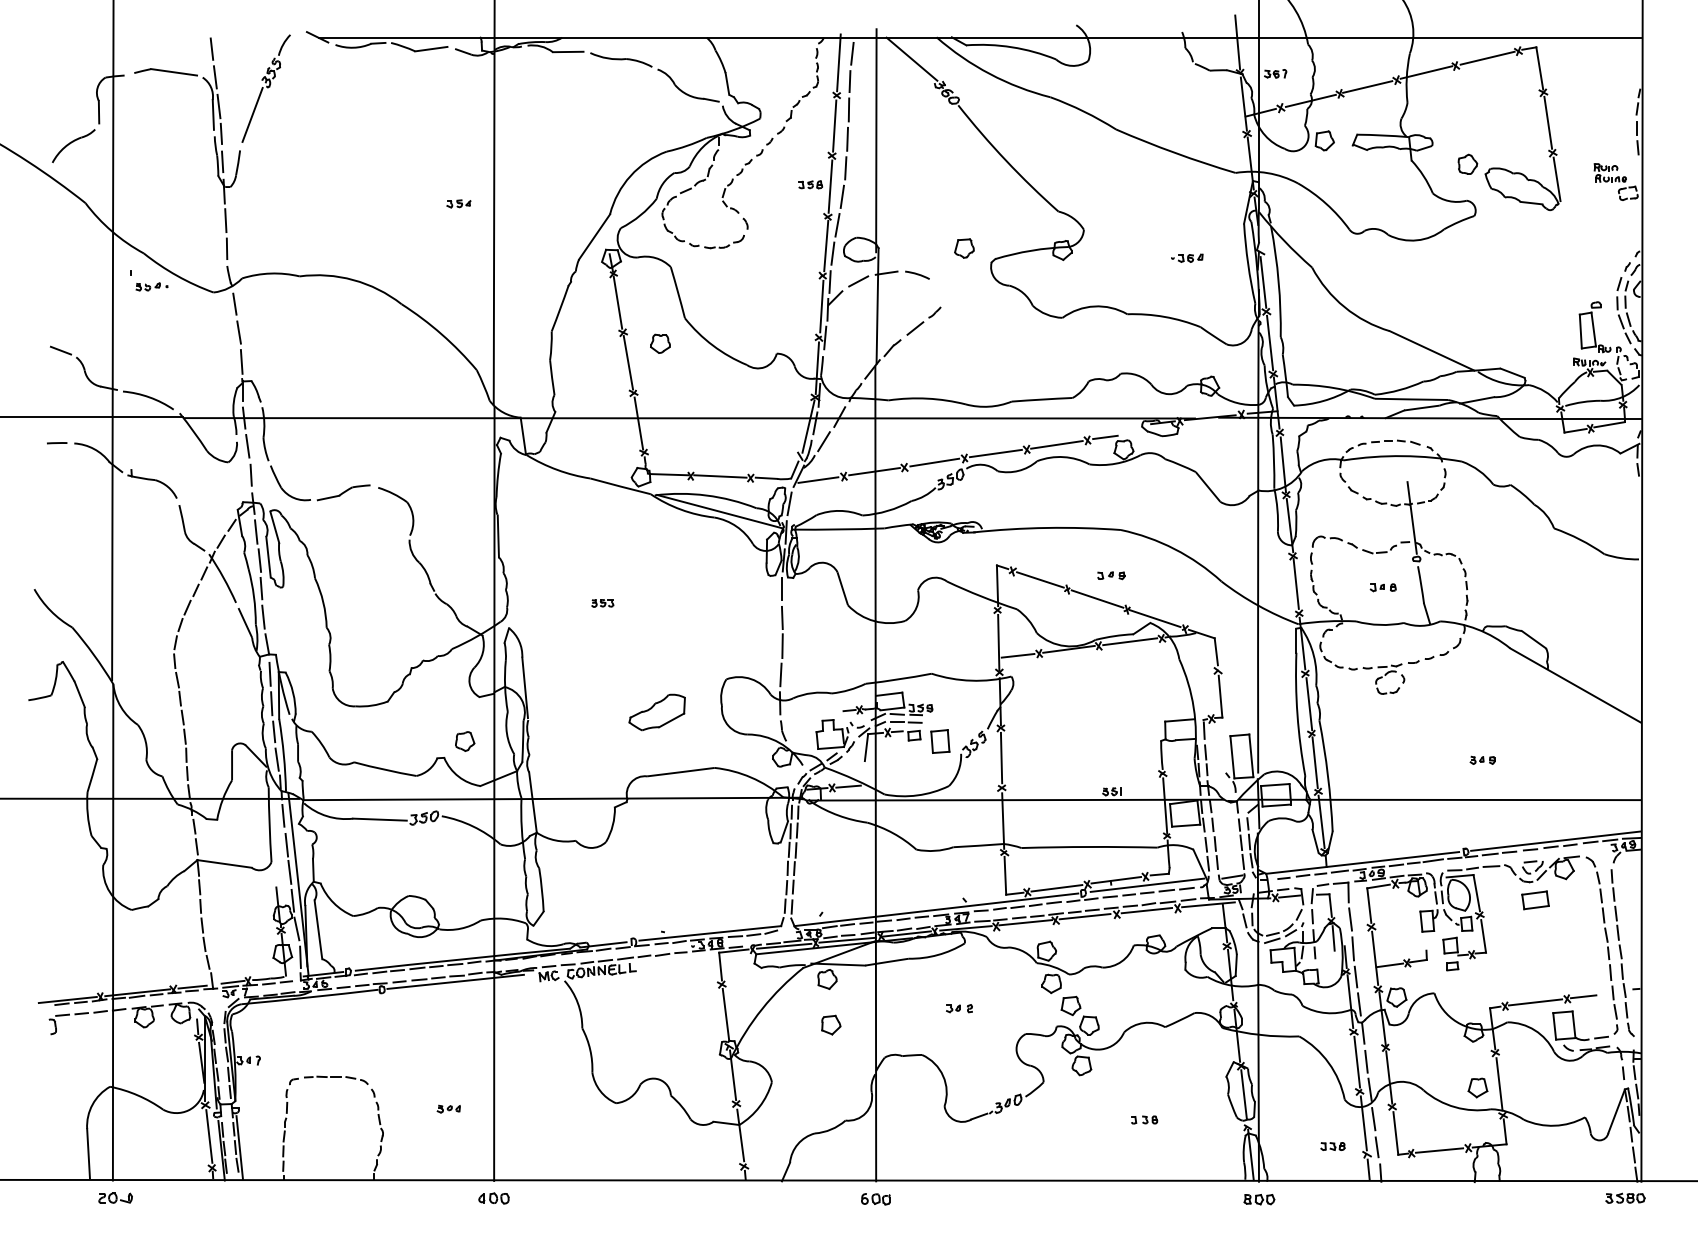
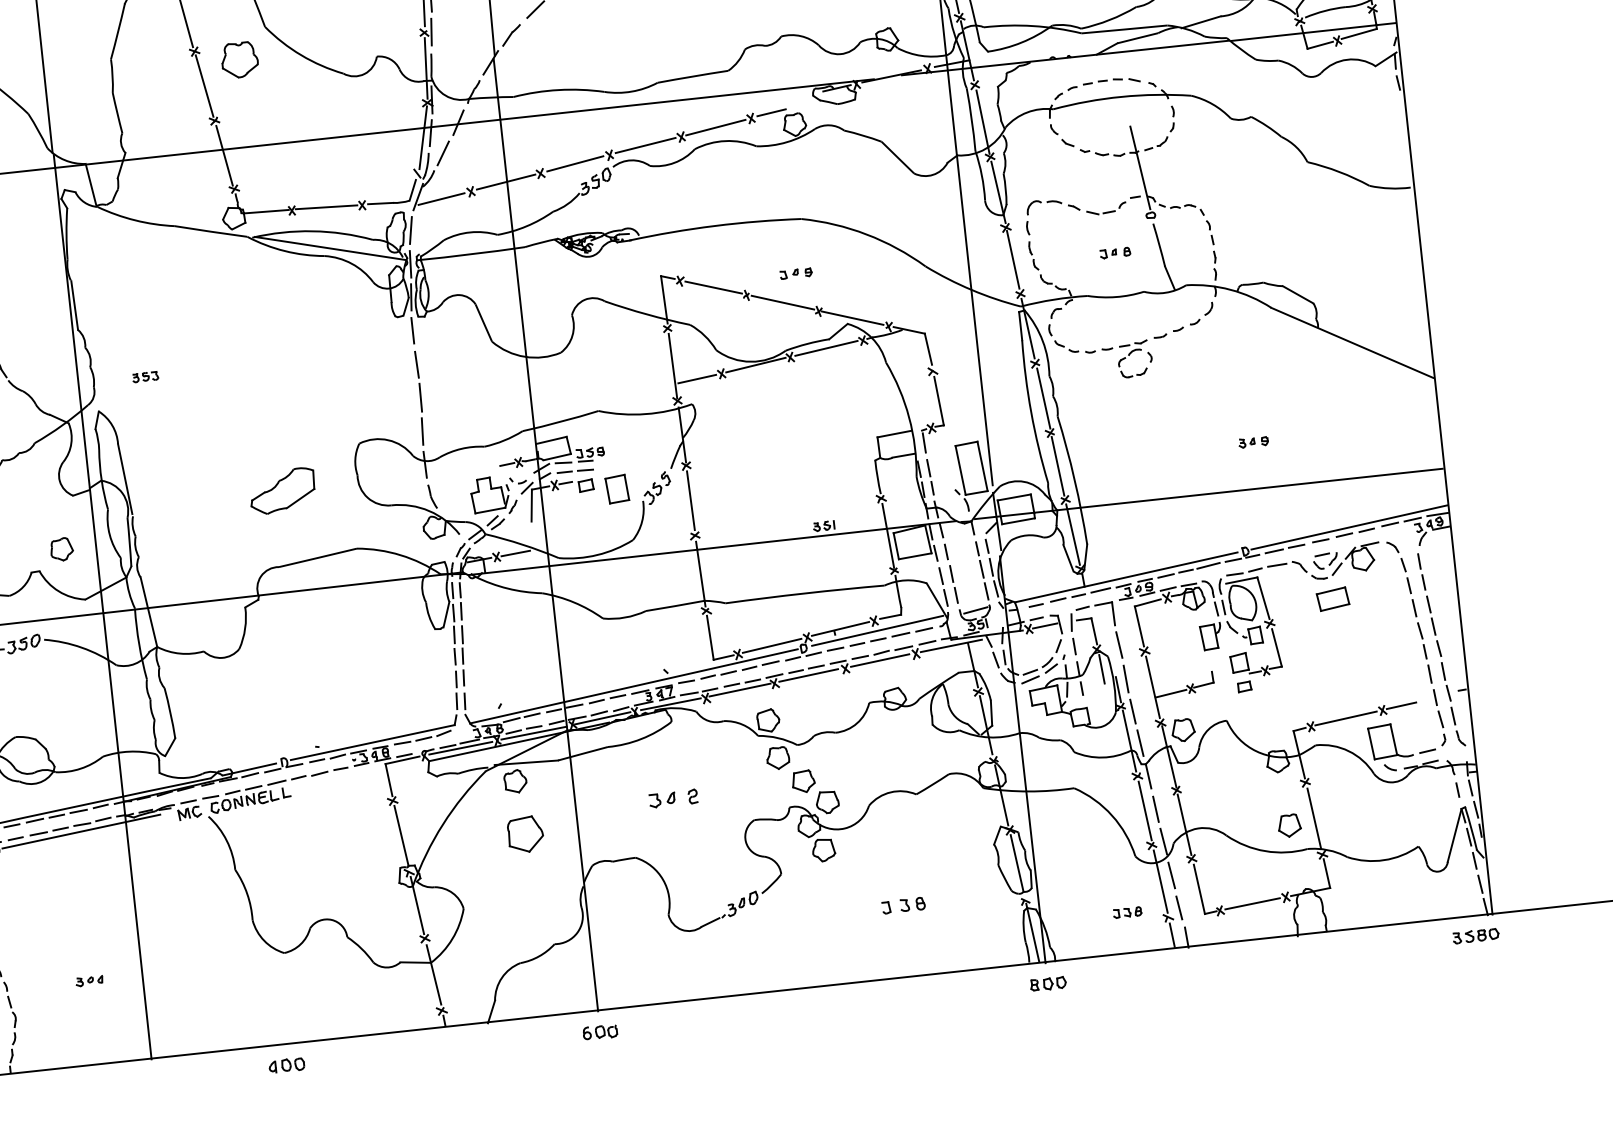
part: (660, 343) -> (239, 59), size x1.6
part: (602, 603) -> (145, 377), moved
part: (959, 1008) -> (673, 798), size x1.6
part: (831, 1024) -> (525, 833), size x1.6
part: (1144, 1119) -> (903, 904), size x1.4
part: (493, 1198) -> (286, 1065), moved

